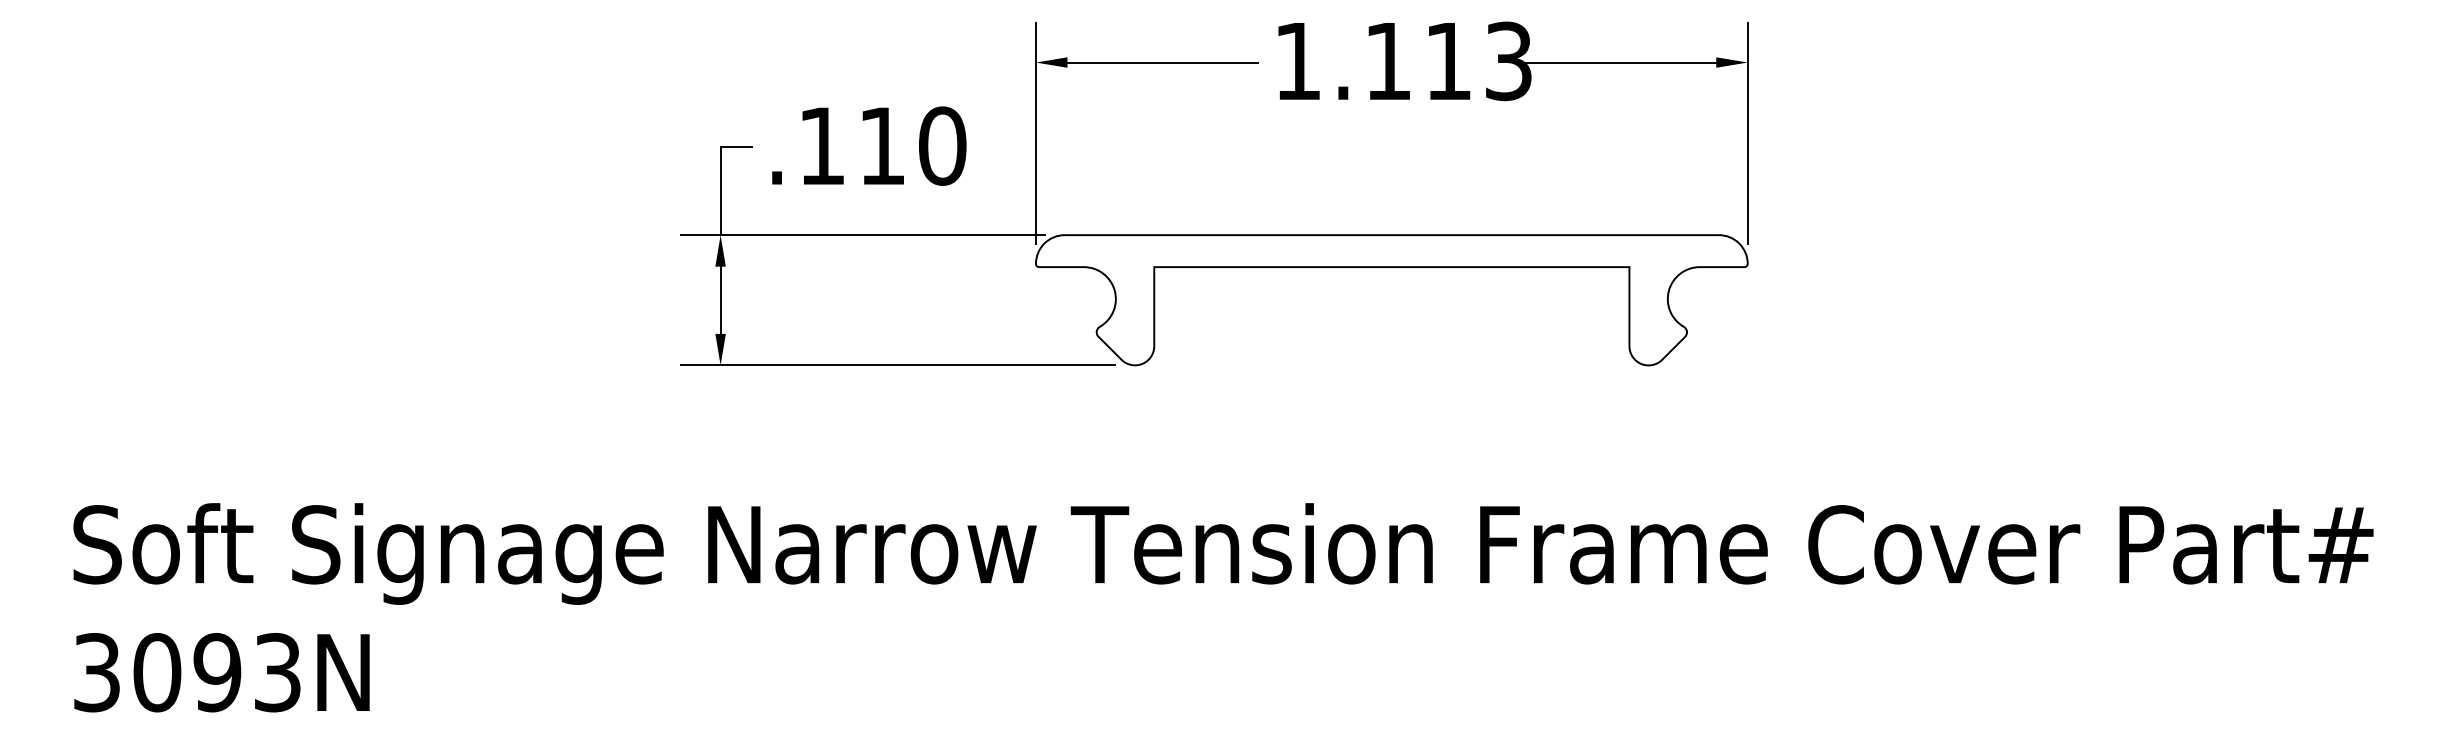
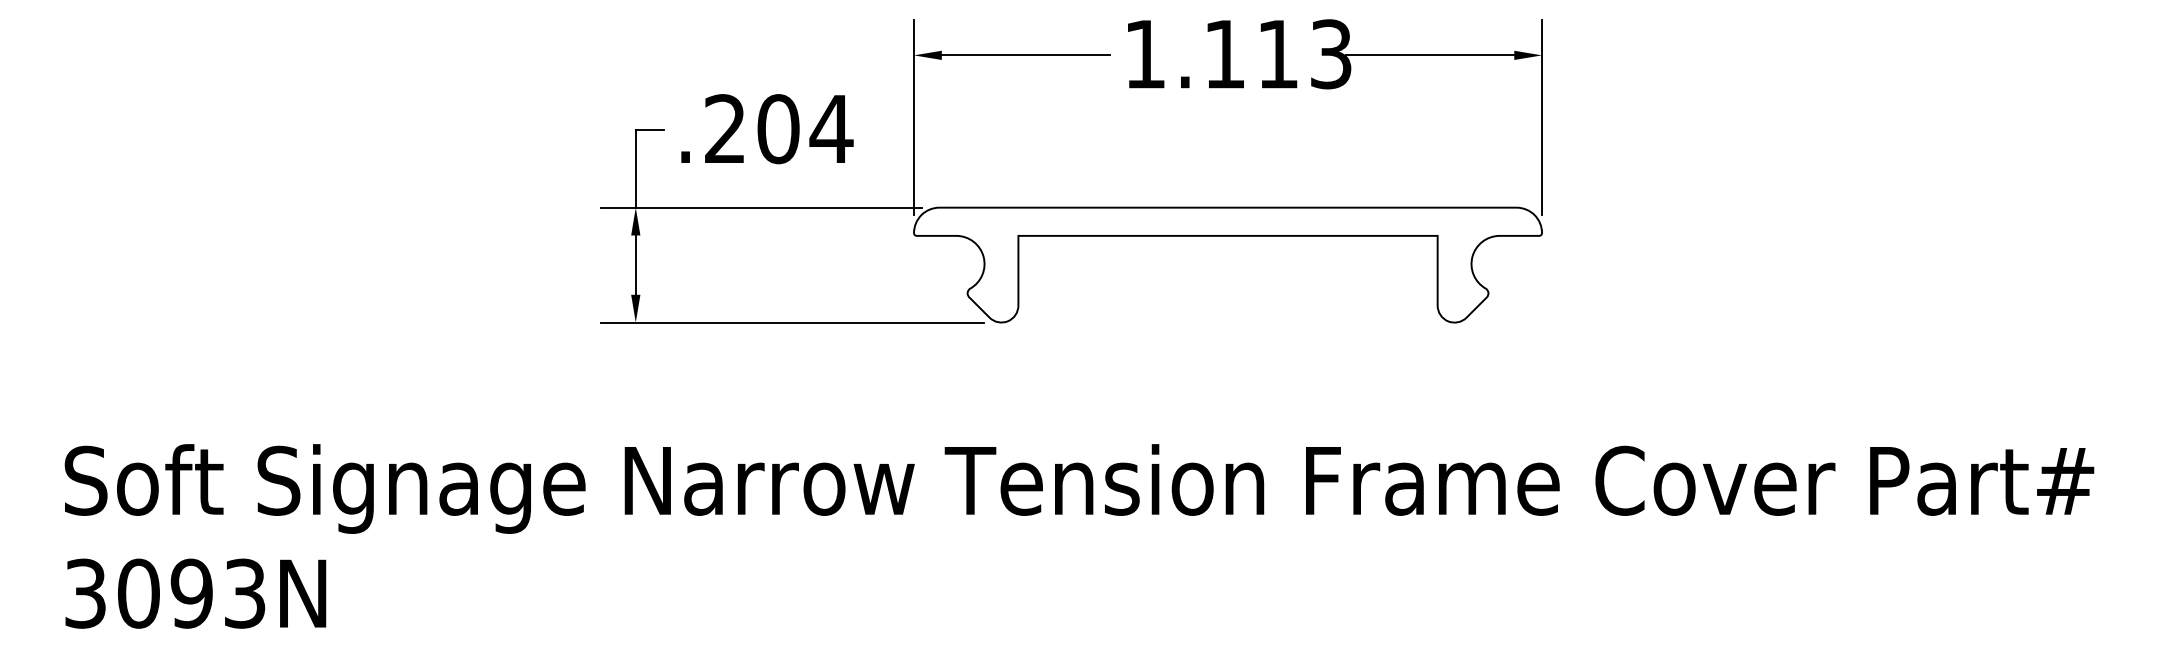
text: (883, 146) -> (779, 129), .110 -> .204

